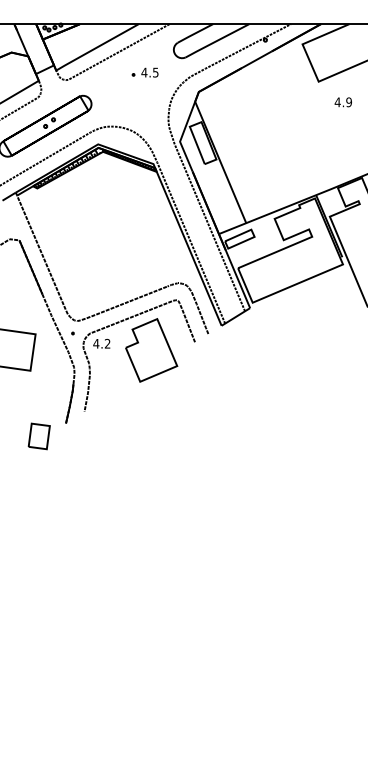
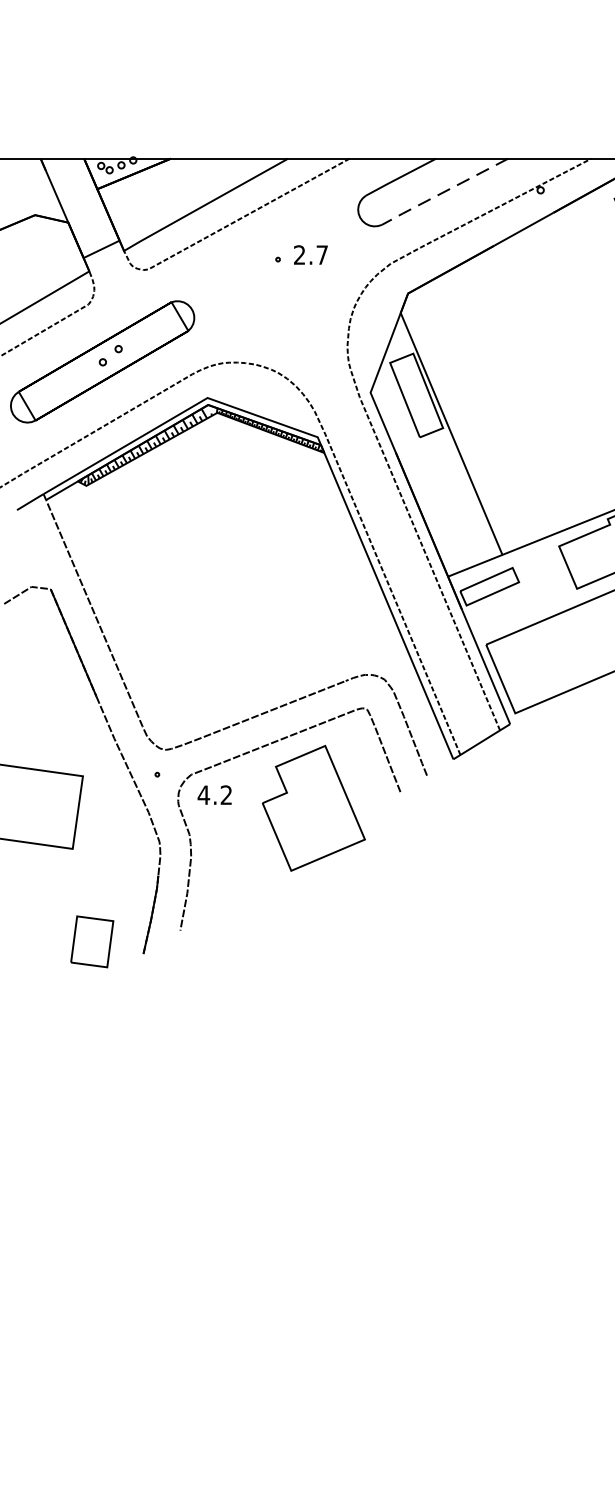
line: (216, 41) -> (443, 193), solid -> dashed
text: (149, 72) -> (309, 254), 4.5 -> 2.7
part: (38, 436) -> (90, 941), moved

